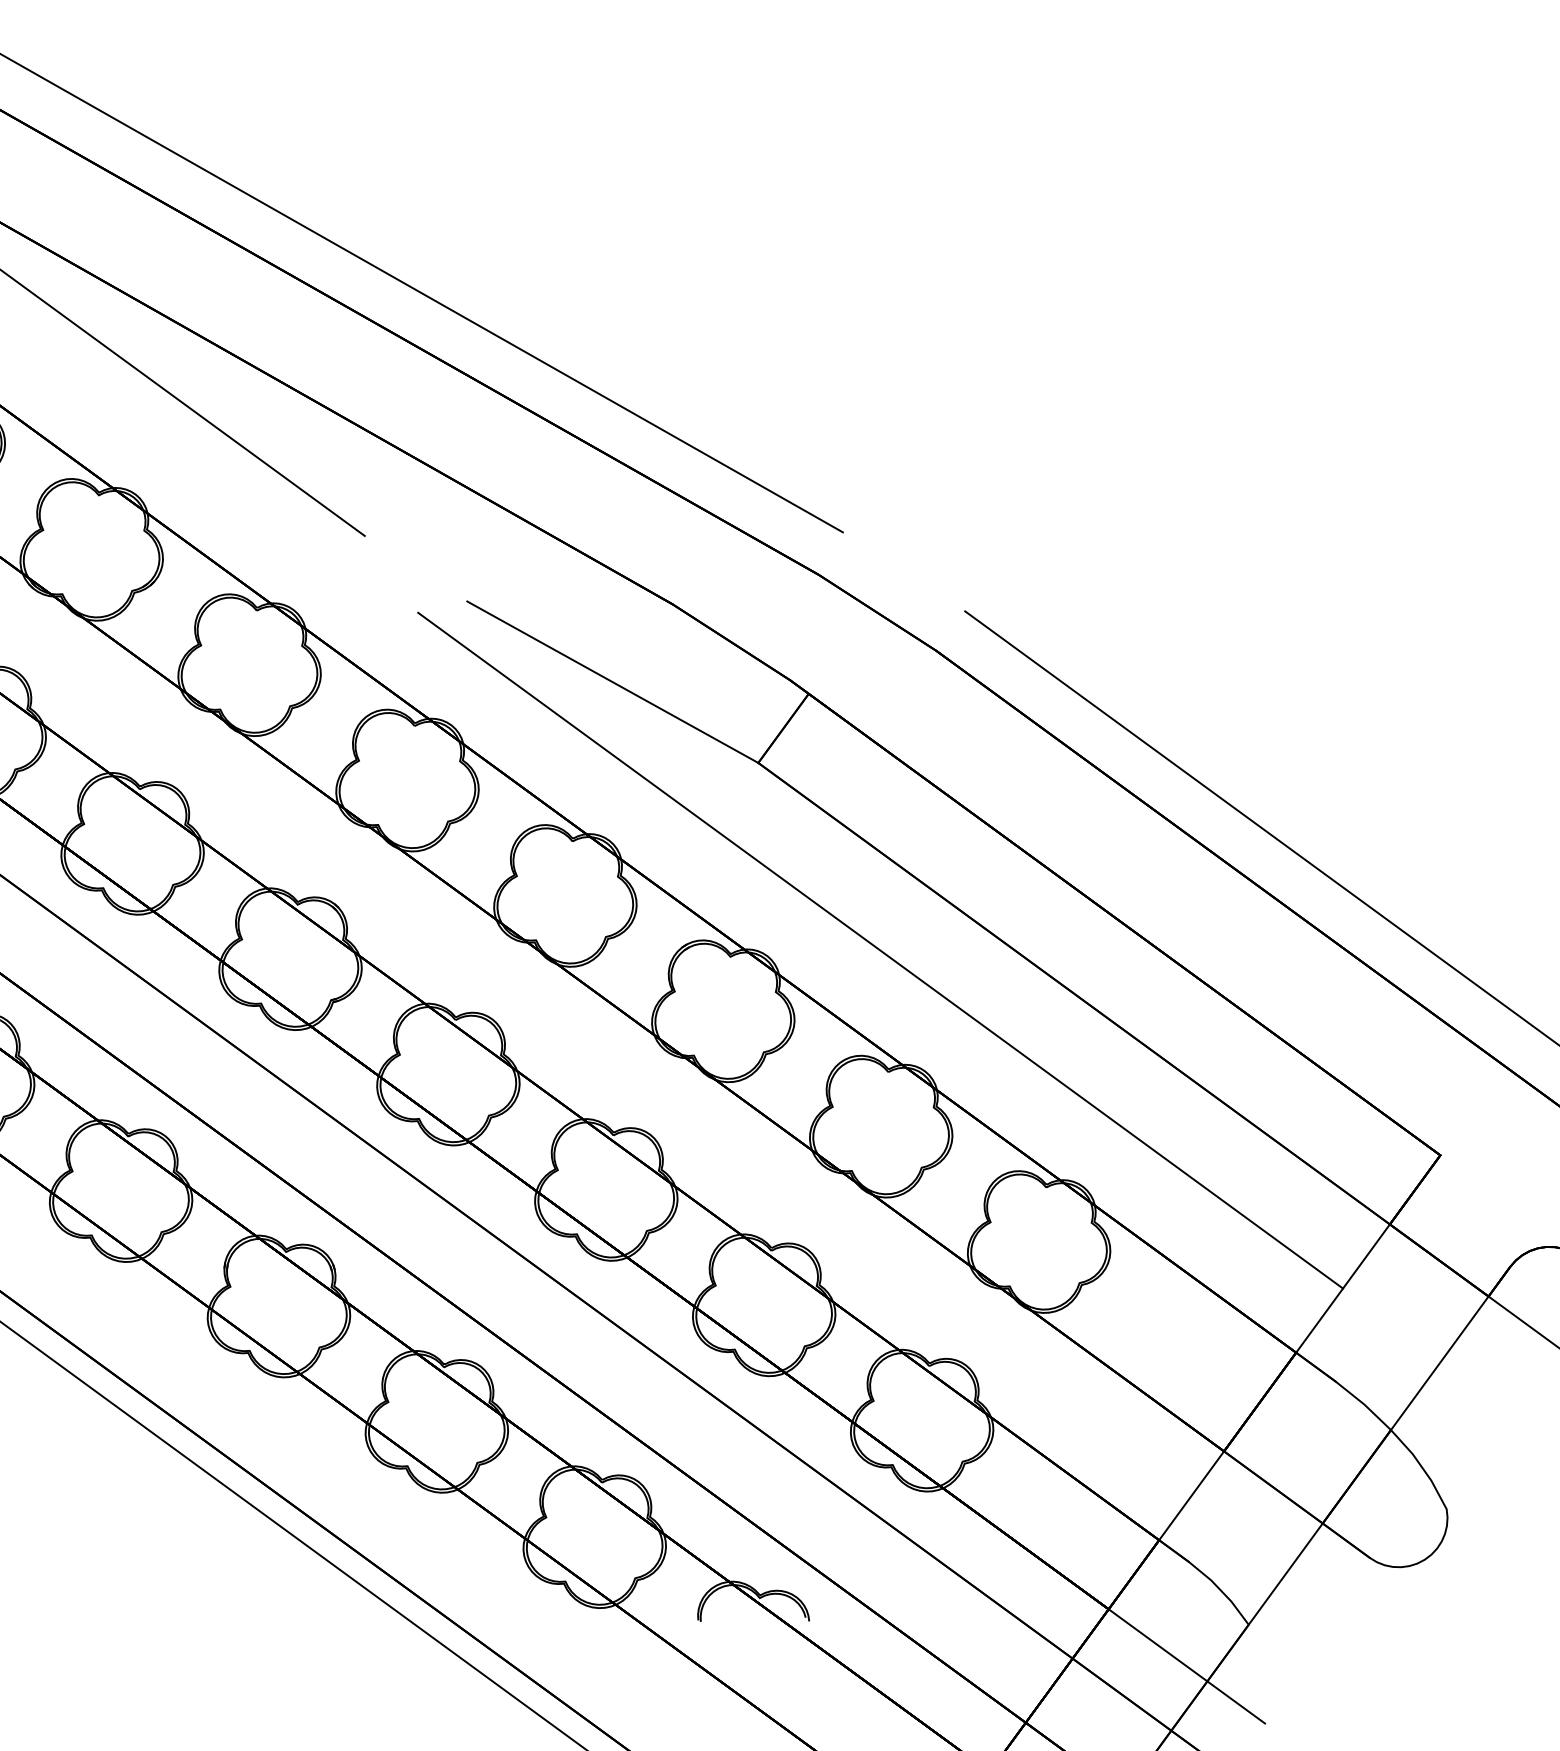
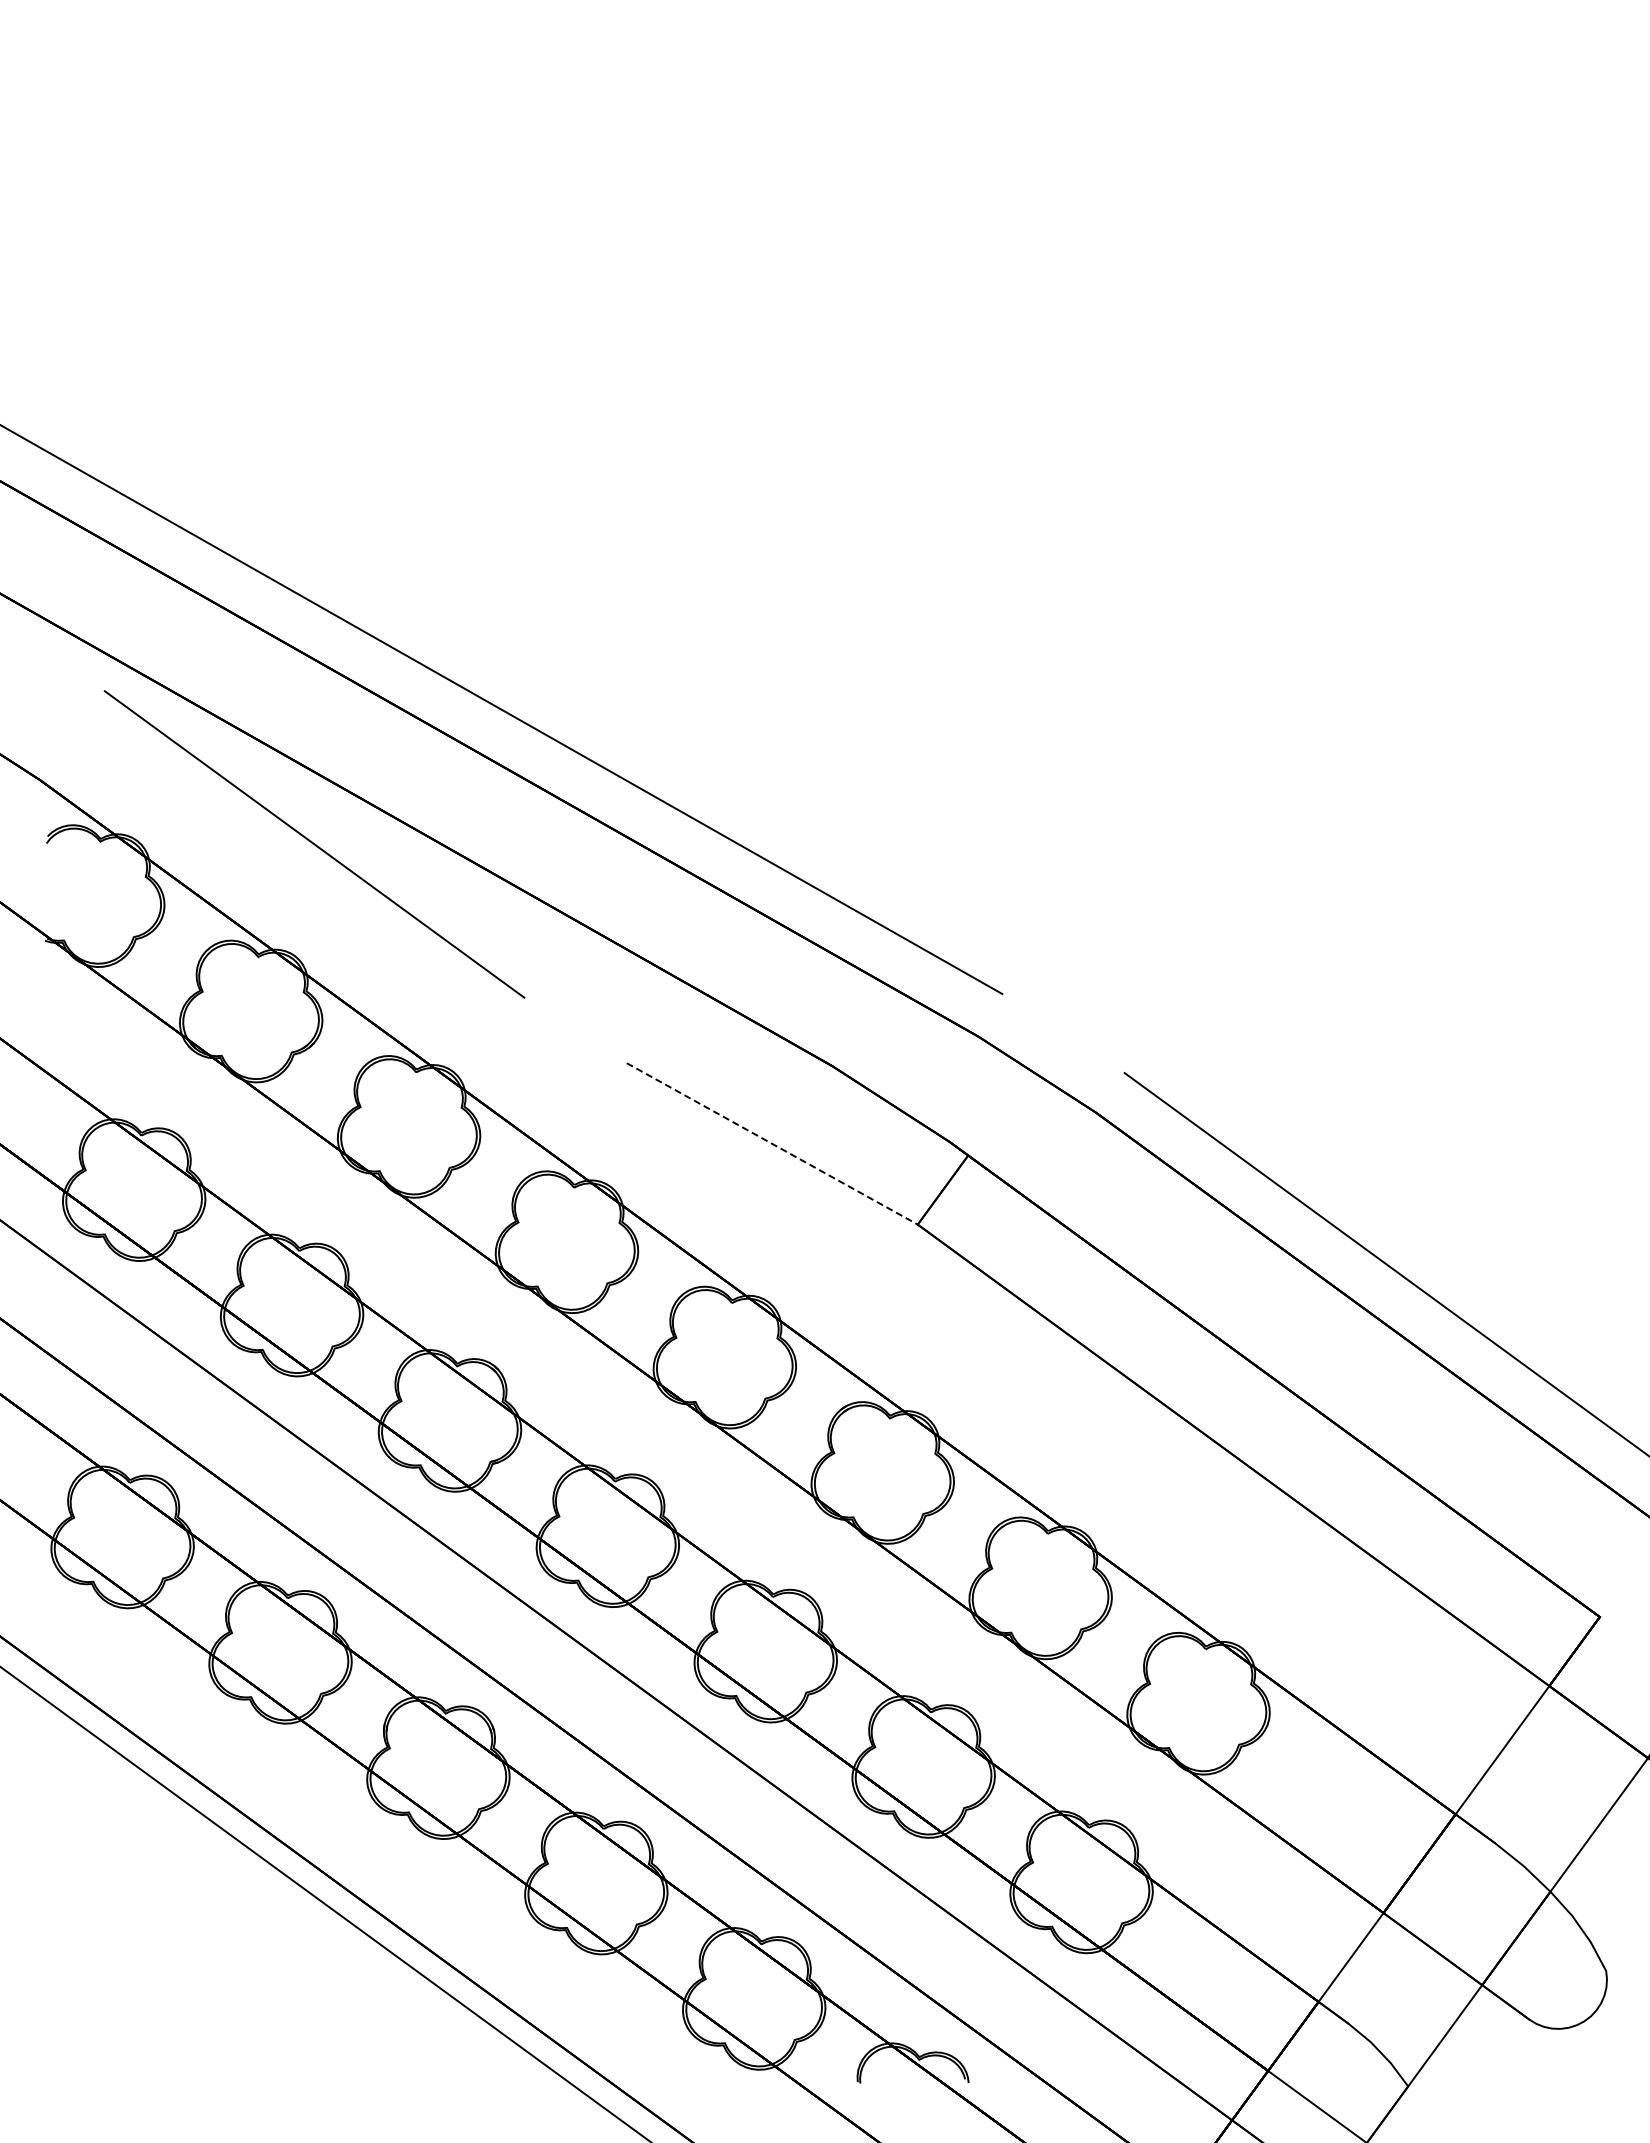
line: (613, 682) -> (772, 1144), solid -> dashed
line: (880, 950) -> (1039, 1412), removed

